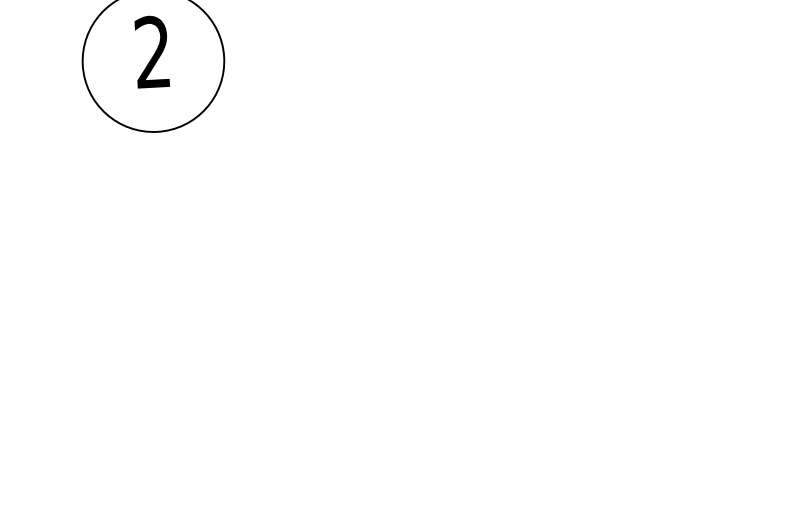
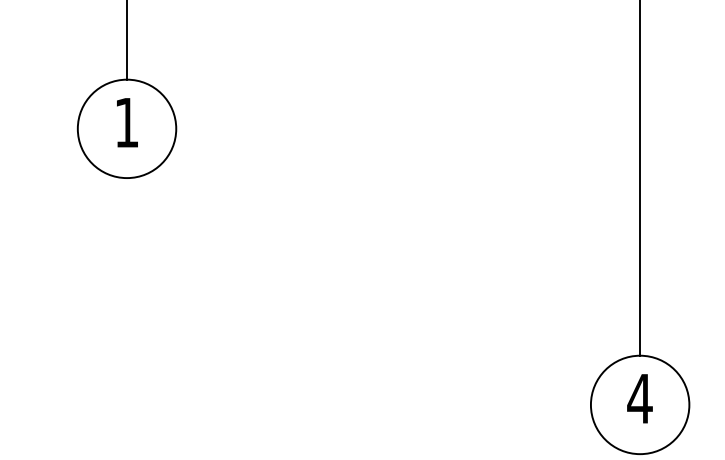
text: (152, 52) -> (126, 122), 2 -> 1

